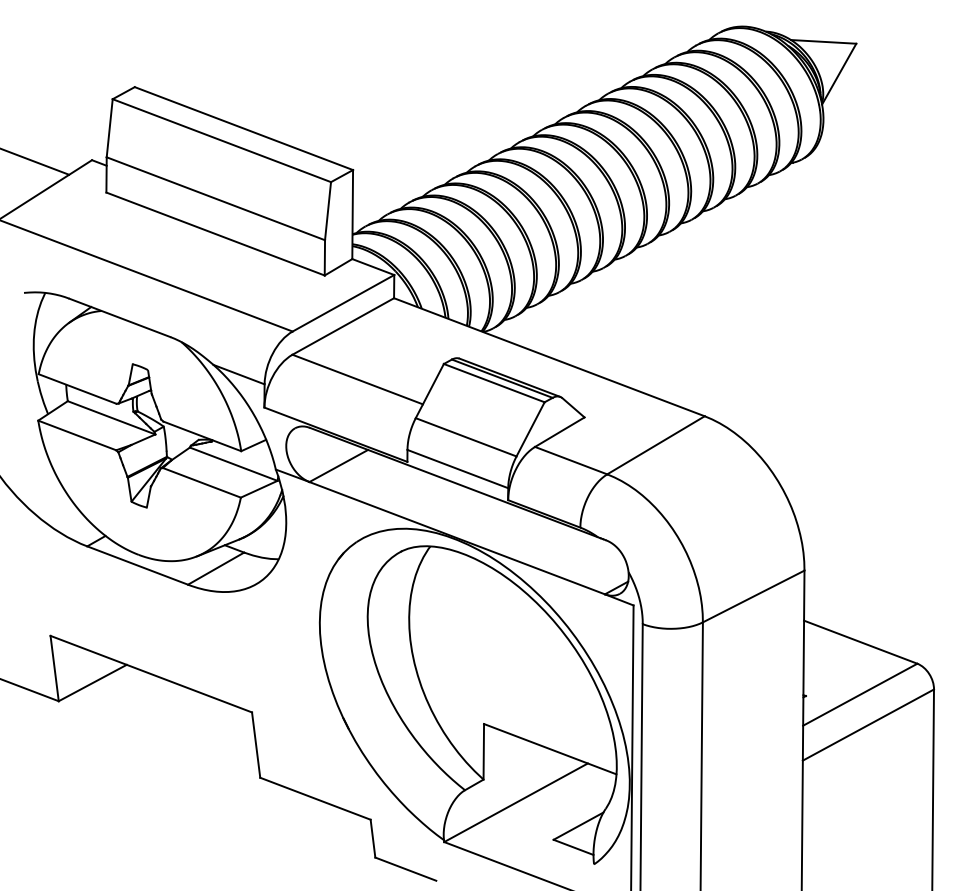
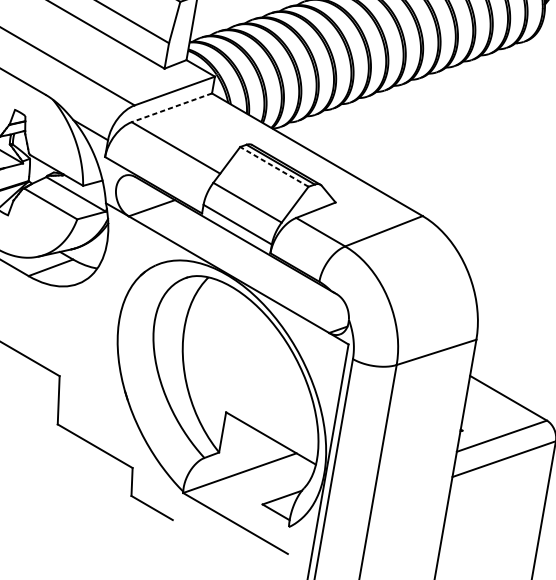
line: (342, 326) -> (171, 107), solid -> dashed
line: (494, 383) -> (274, 167), solid -> dashed

